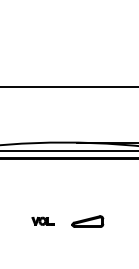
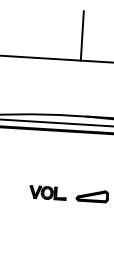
line: (67, 62) -> (81, 36), added
part: (42, 221) -> (47, 193), size x1.67

